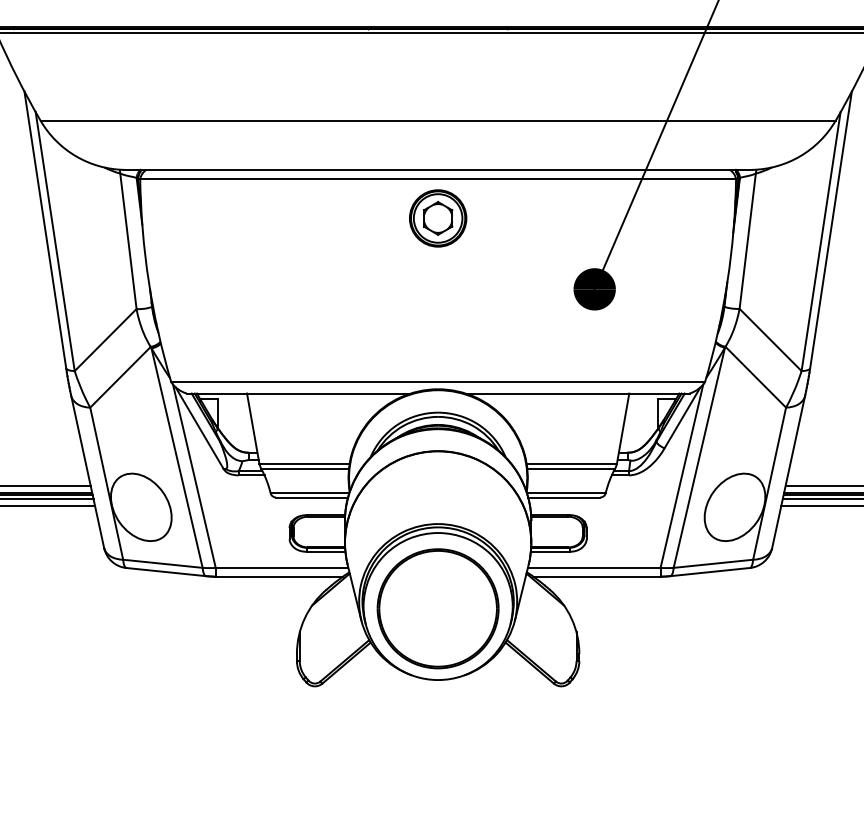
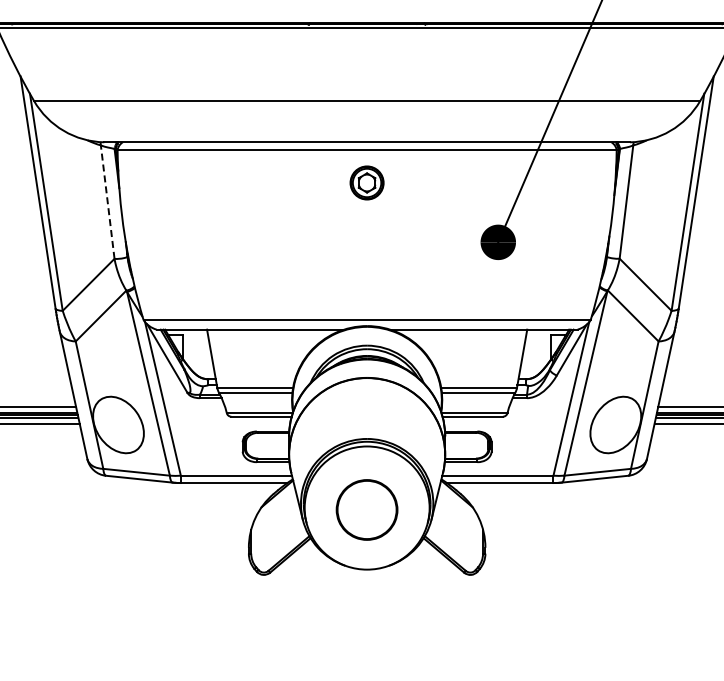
part: (437, 217) -> (366, 182), size x0.7
line: (128, 240) -> (107, 201), solid -> dashed
part: (437, 608) -> (366, 509), size x0.6

